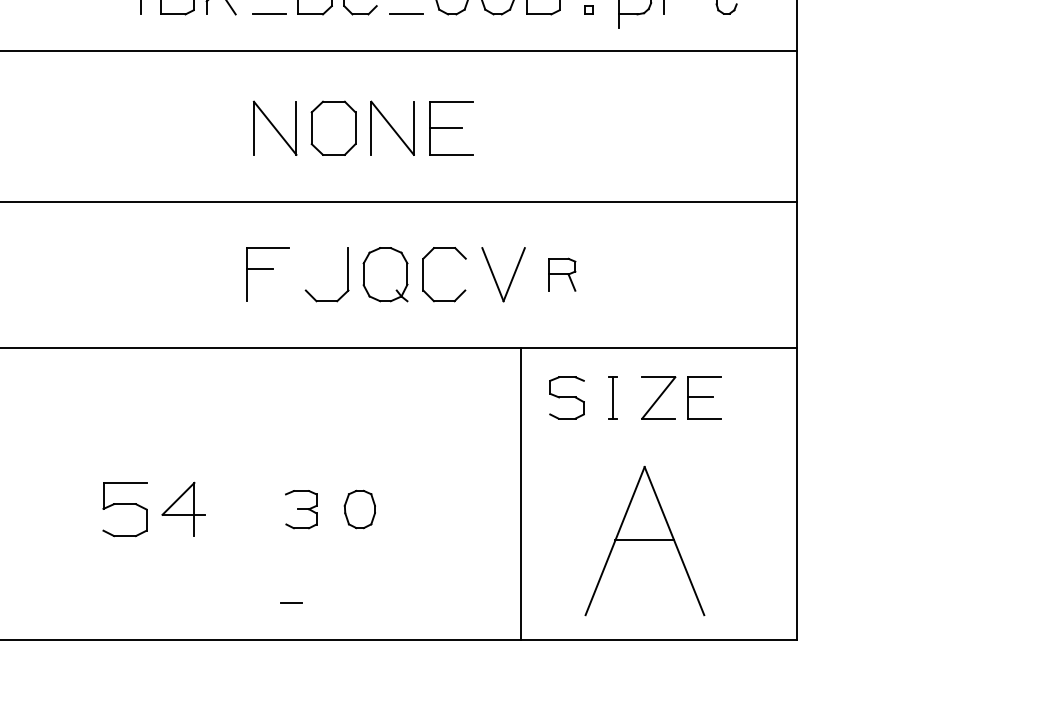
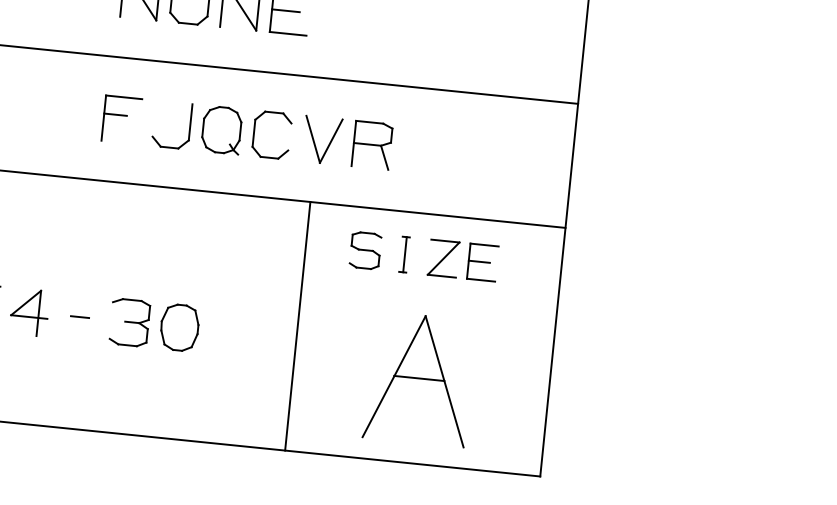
part: (562, 274) -> (372, 145), size x1.67
line: (521, 493) -> (298, 326), moved
part: (301, 509) -> (129, 322), size x1.43
part: (359, 509) -> (179, 327), size x1.43
line: (291, 602) -> (79, 316), moved

